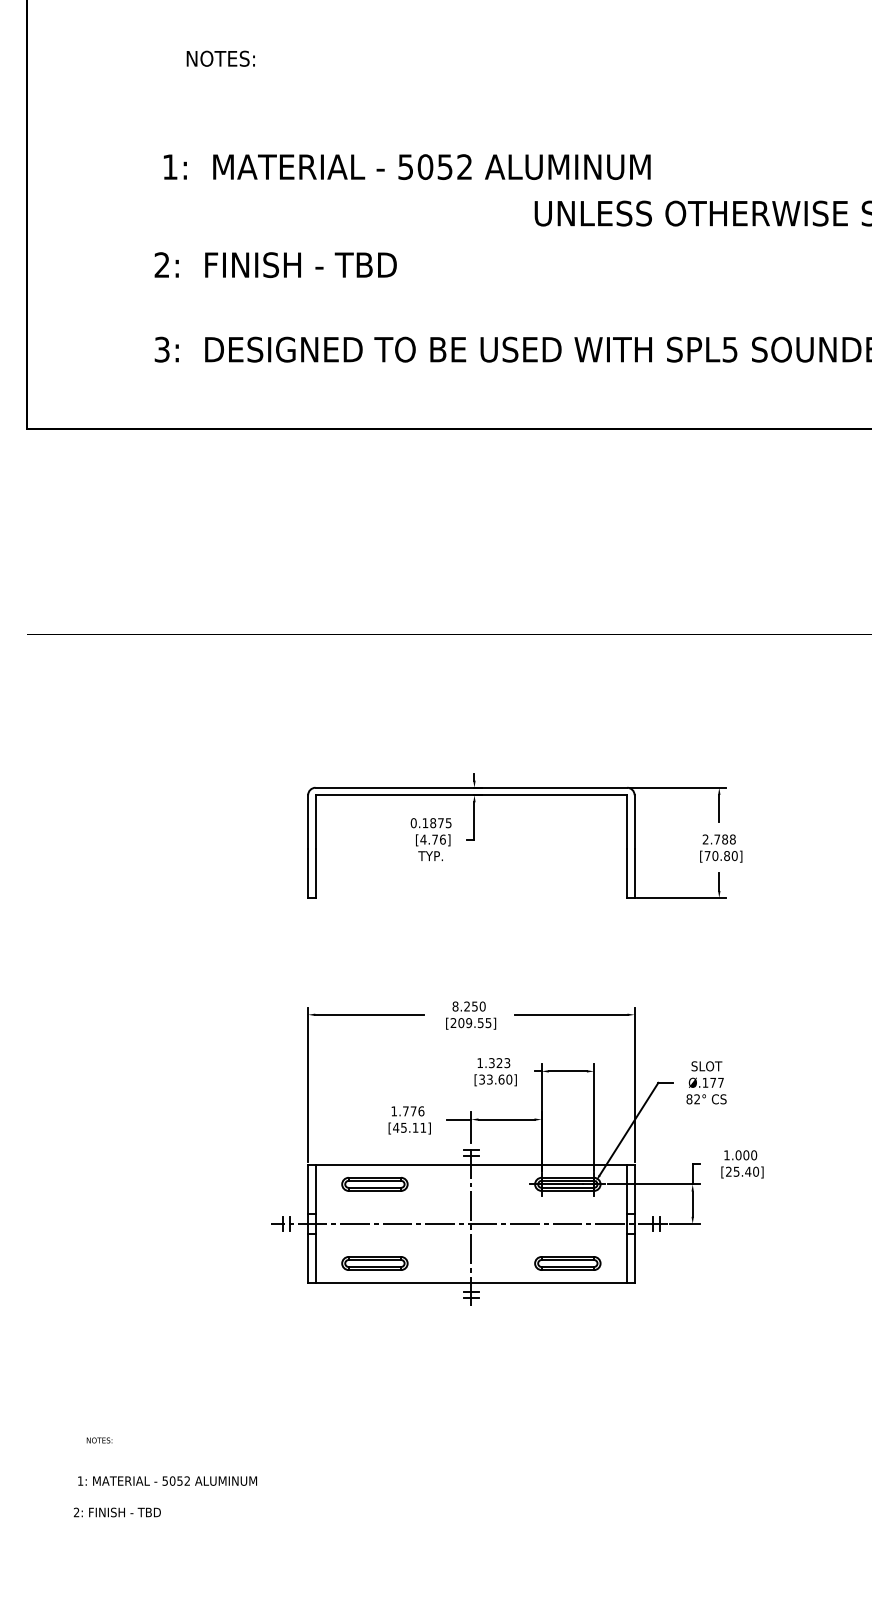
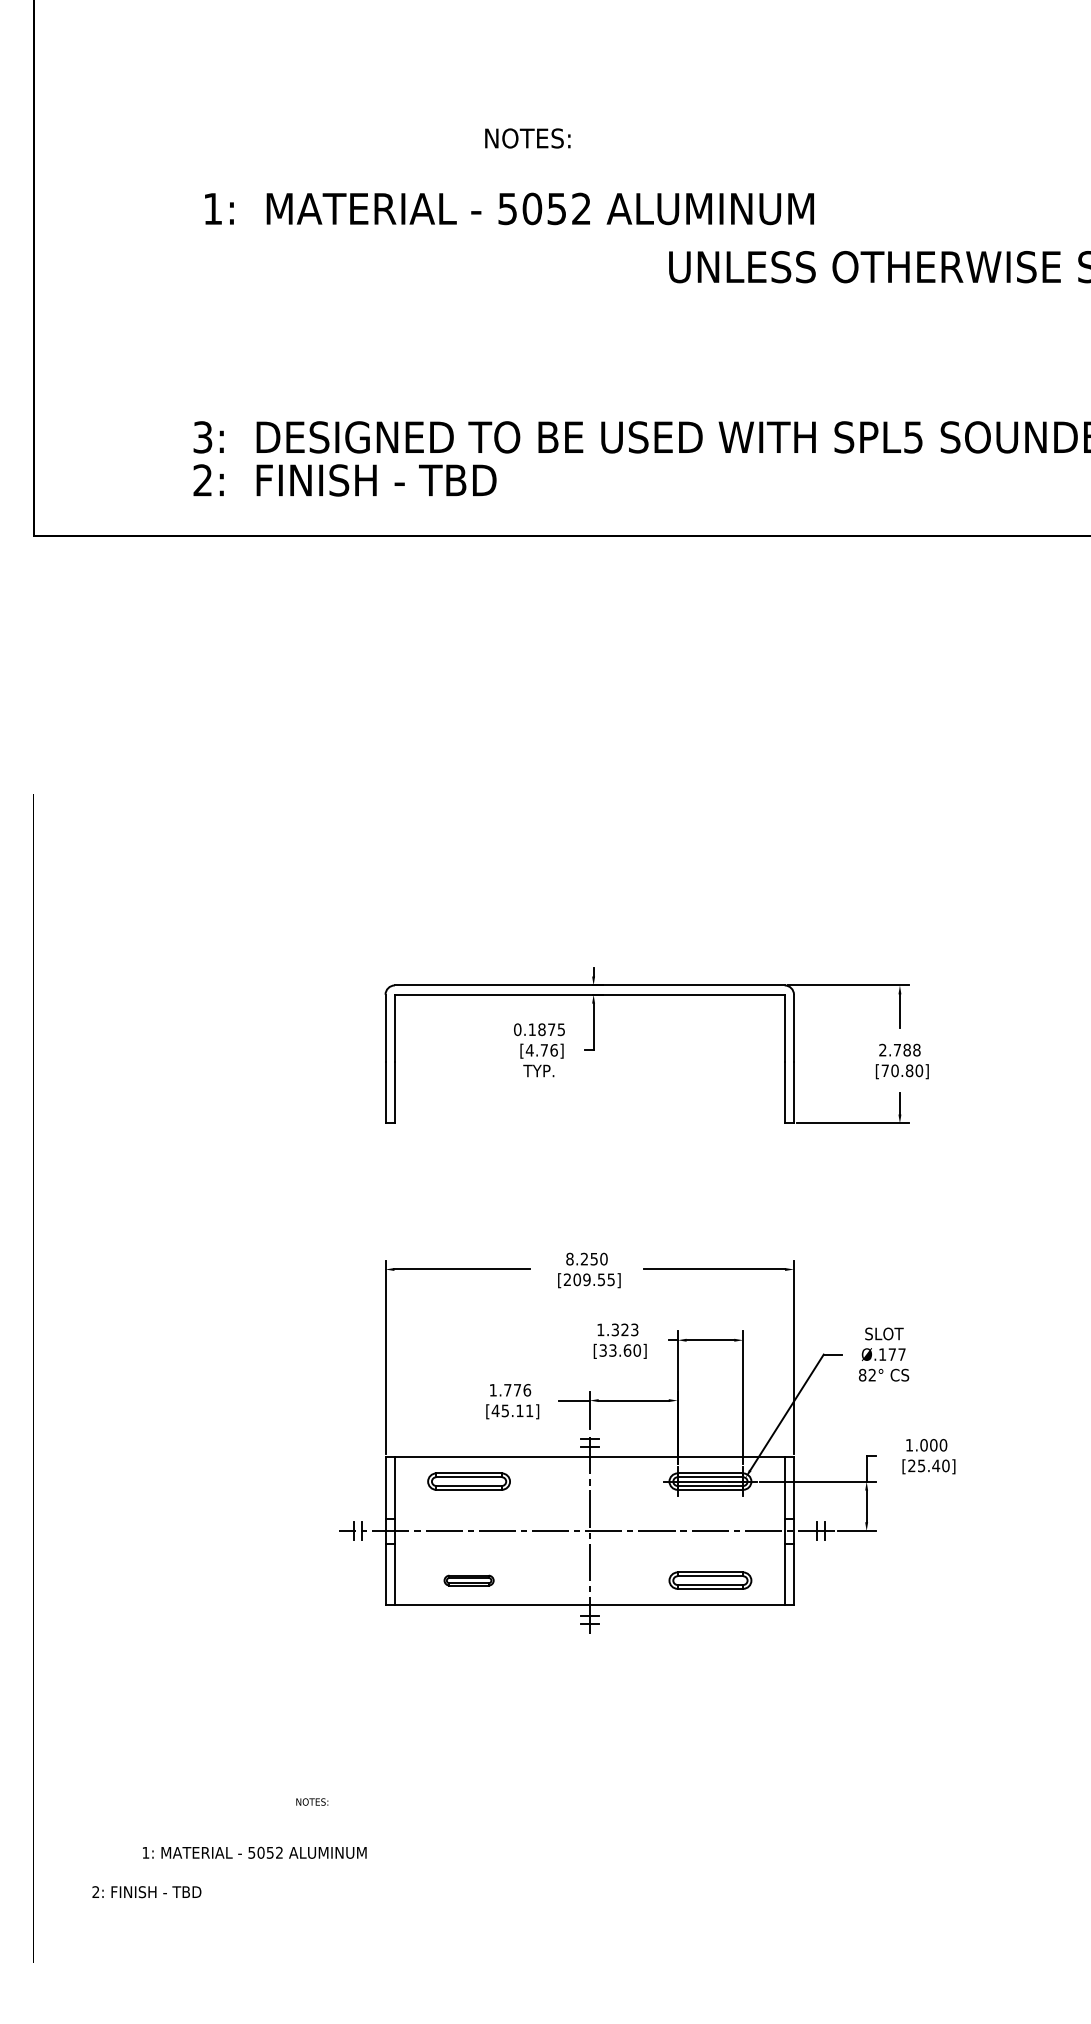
text: (220, 58) -> (527, 138), moved
text: (275, 264) -> (344, 479), moved
part: (374, 1263) -> (468, 1580), size x0.6
text: (99, 1440) -> (312, 1802), moved
text: (167, 1480) -> (254, 1852), moved

